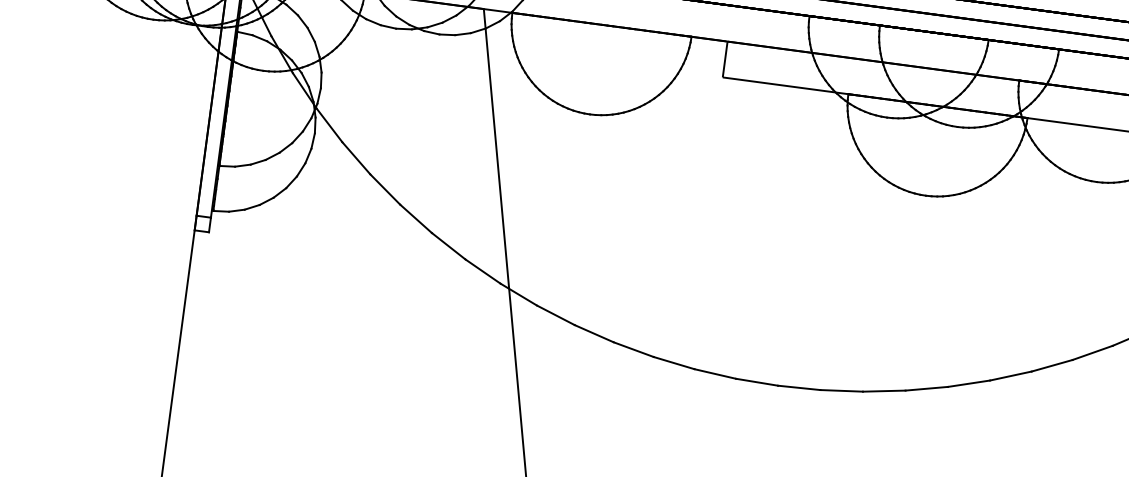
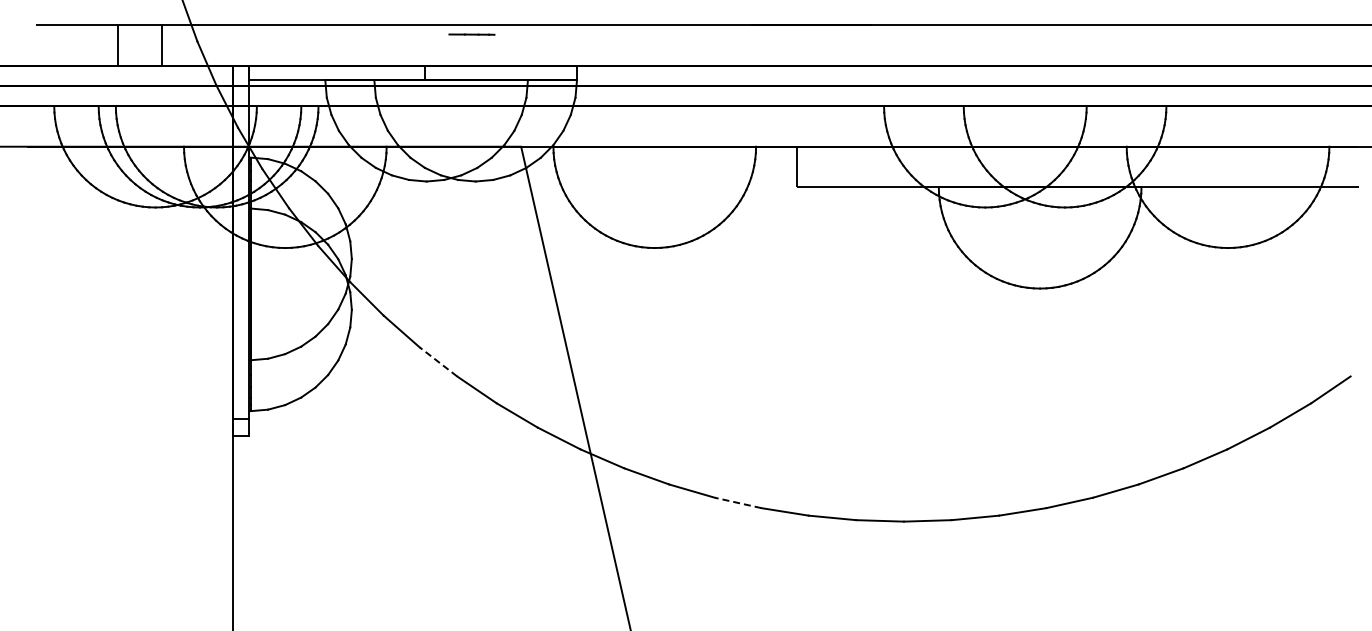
line: (385, 189) -> (438, 361), solid -> dashed
line: (634, 349) -> (738, 502), solid -> dashed

